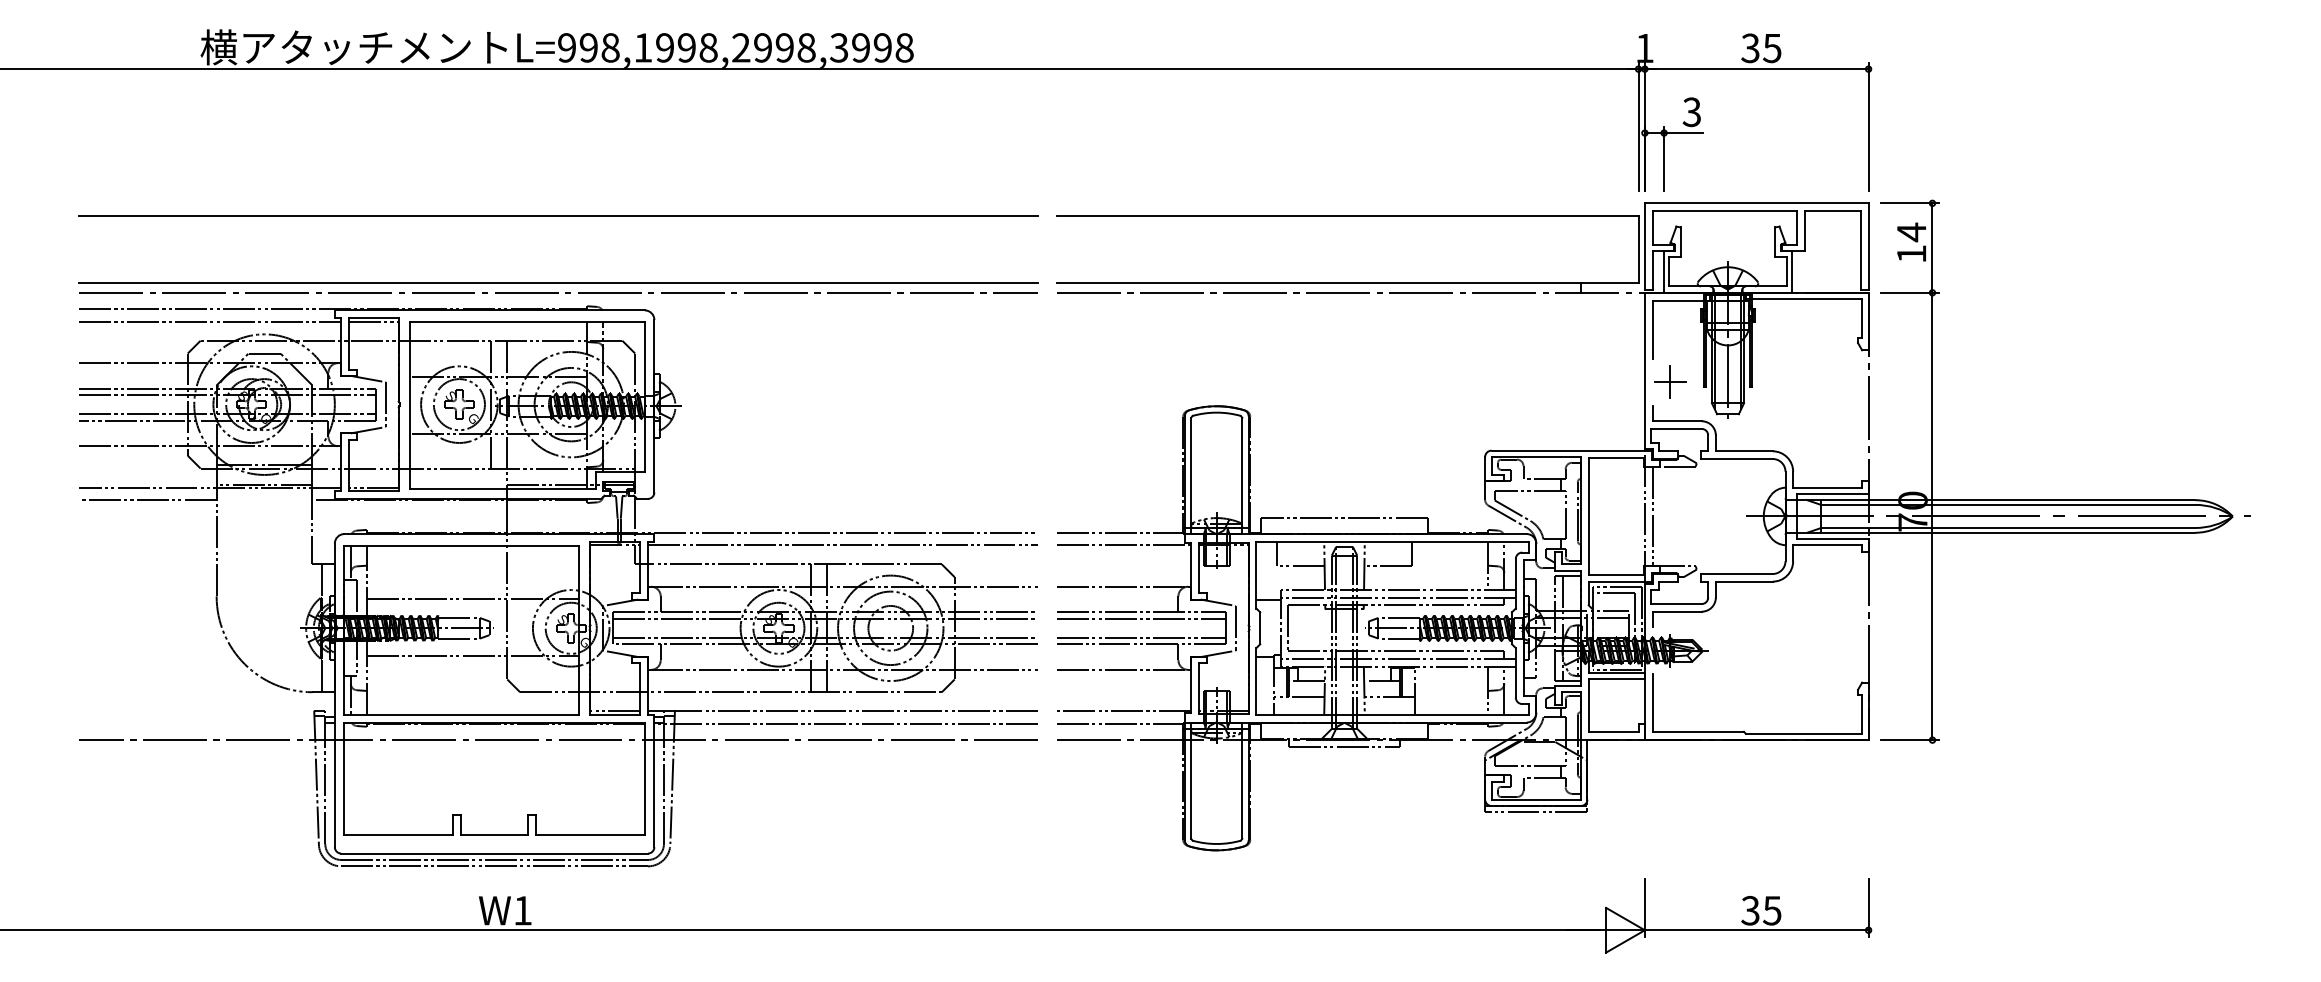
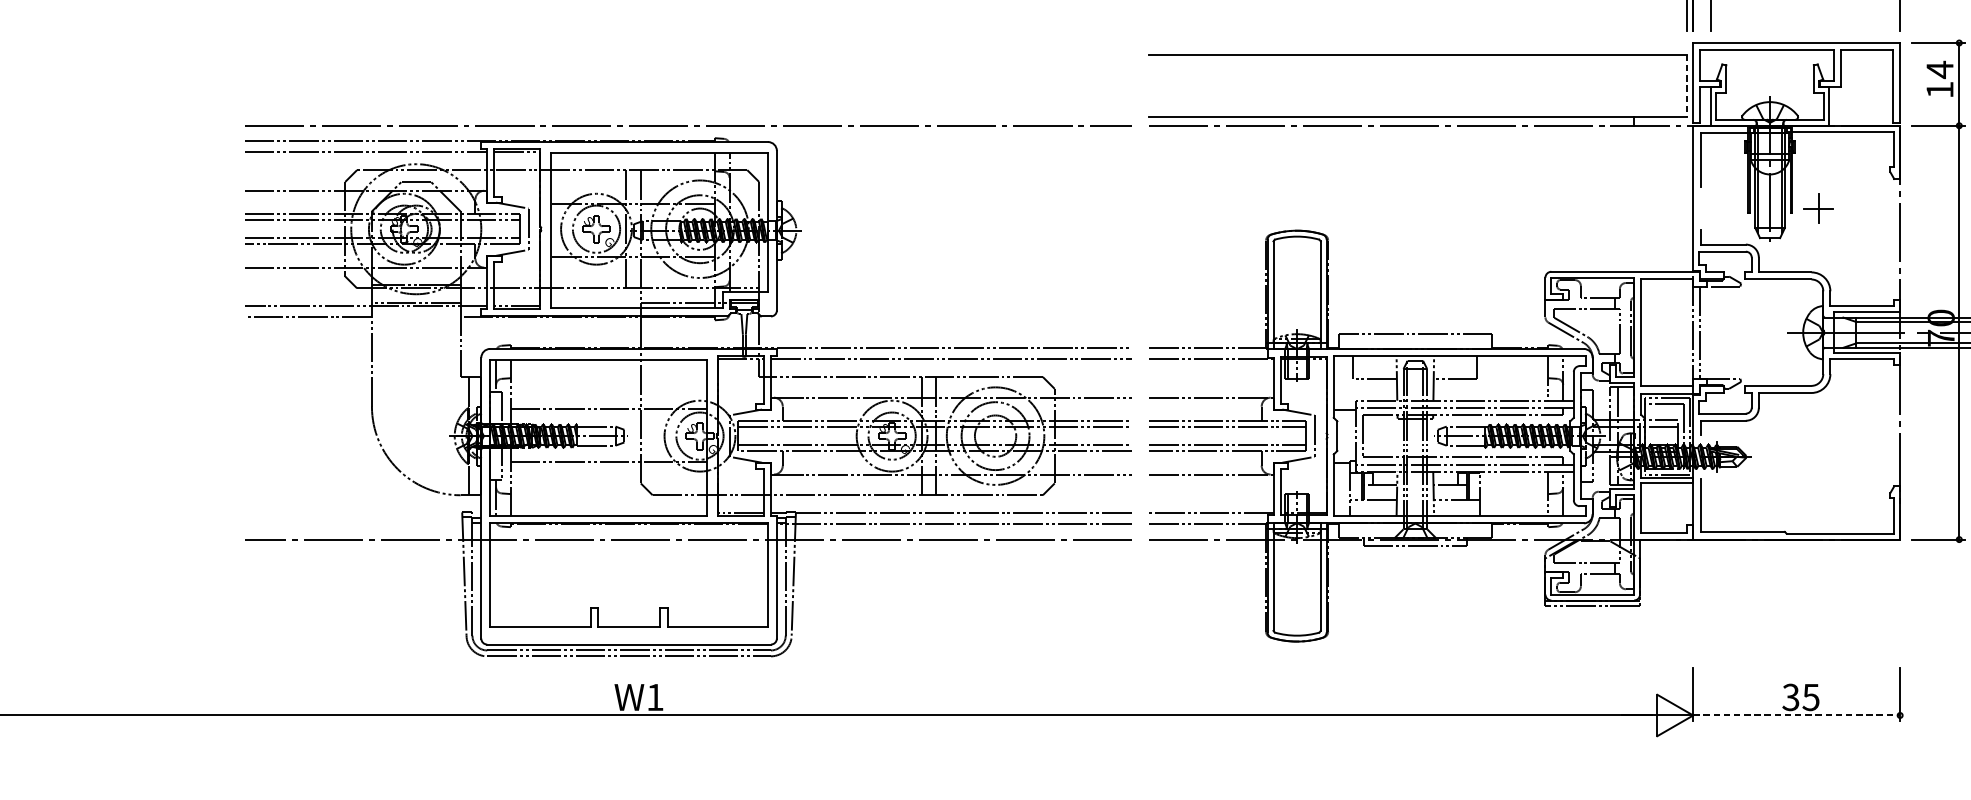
line: (558, 216) -> (688, 55), removed
line: (1638, 249) -> (1687, 85), solid -> dashed
line: (558, 282) -> (688, 116), removed
part: (1670, 381) -> (1818, 207), moved
line: (1756, 930) -> (1796, 715), solid -> dashed

